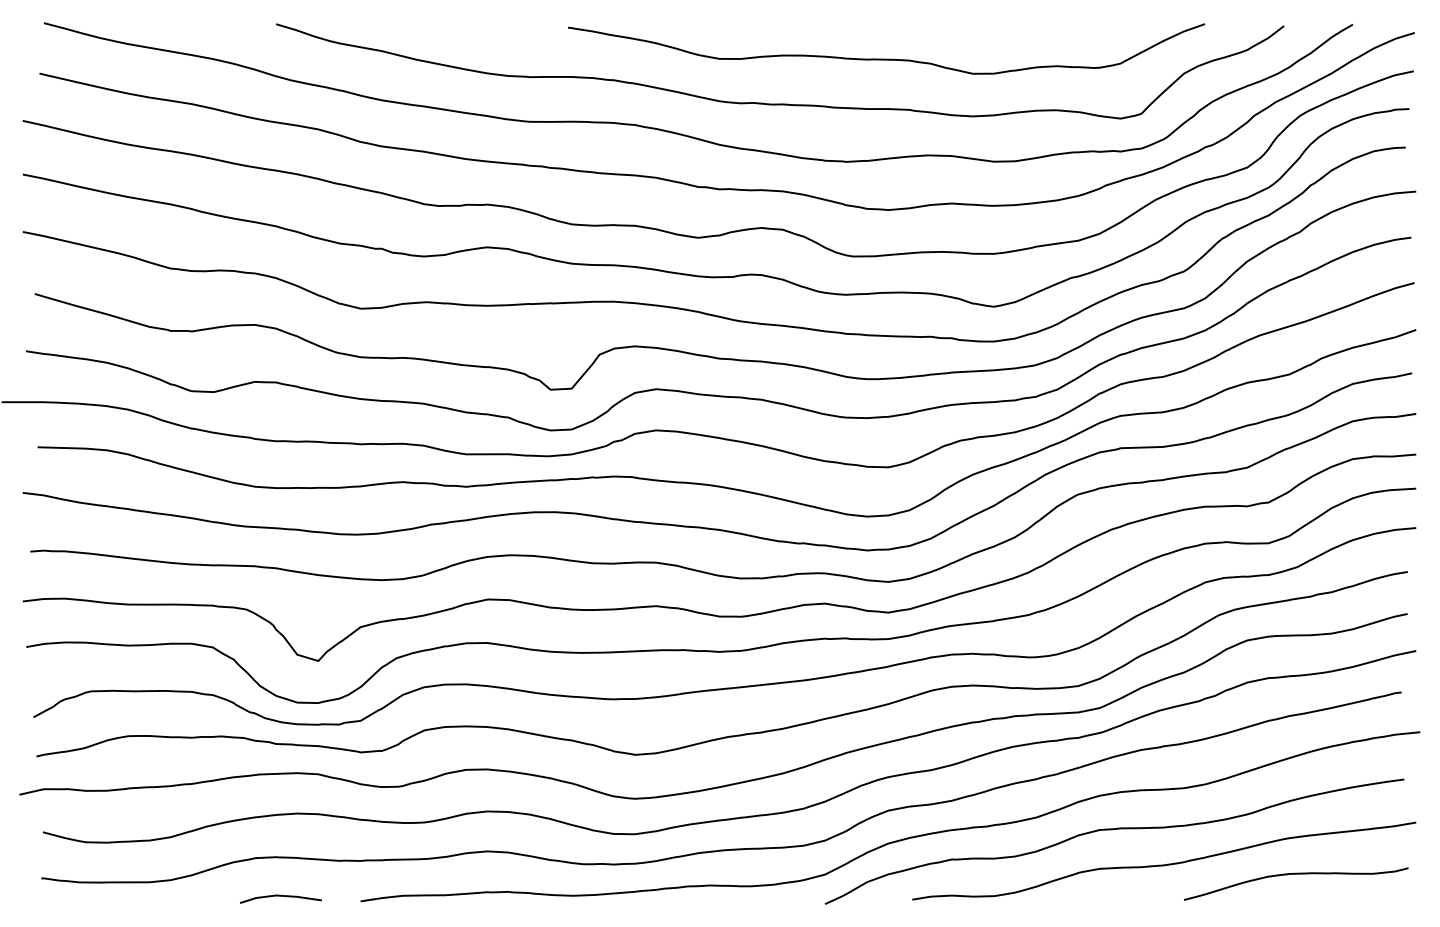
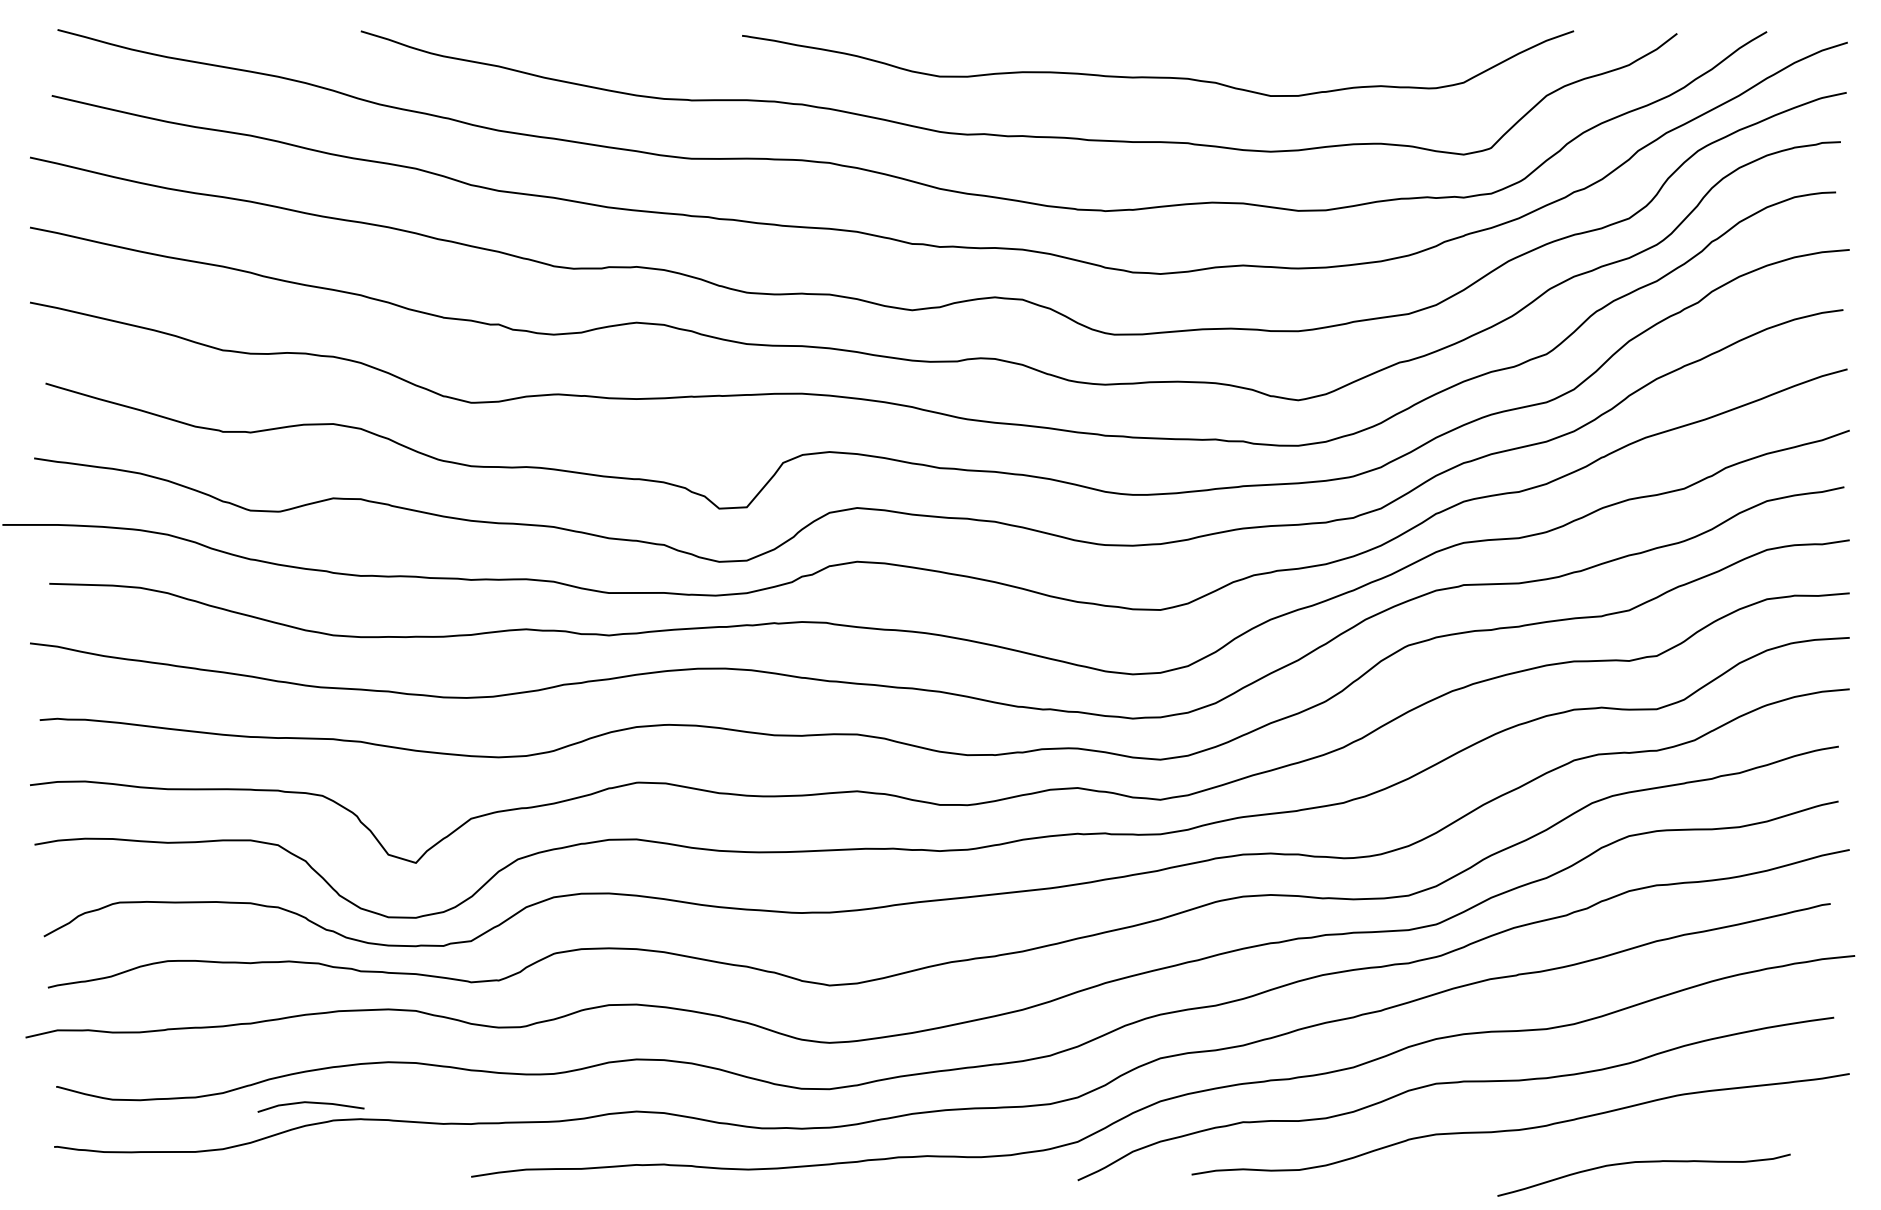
curve: (1295, 874) -> (1643, 1162), moved
line: (280, 896) -> (310, 1103), moved

